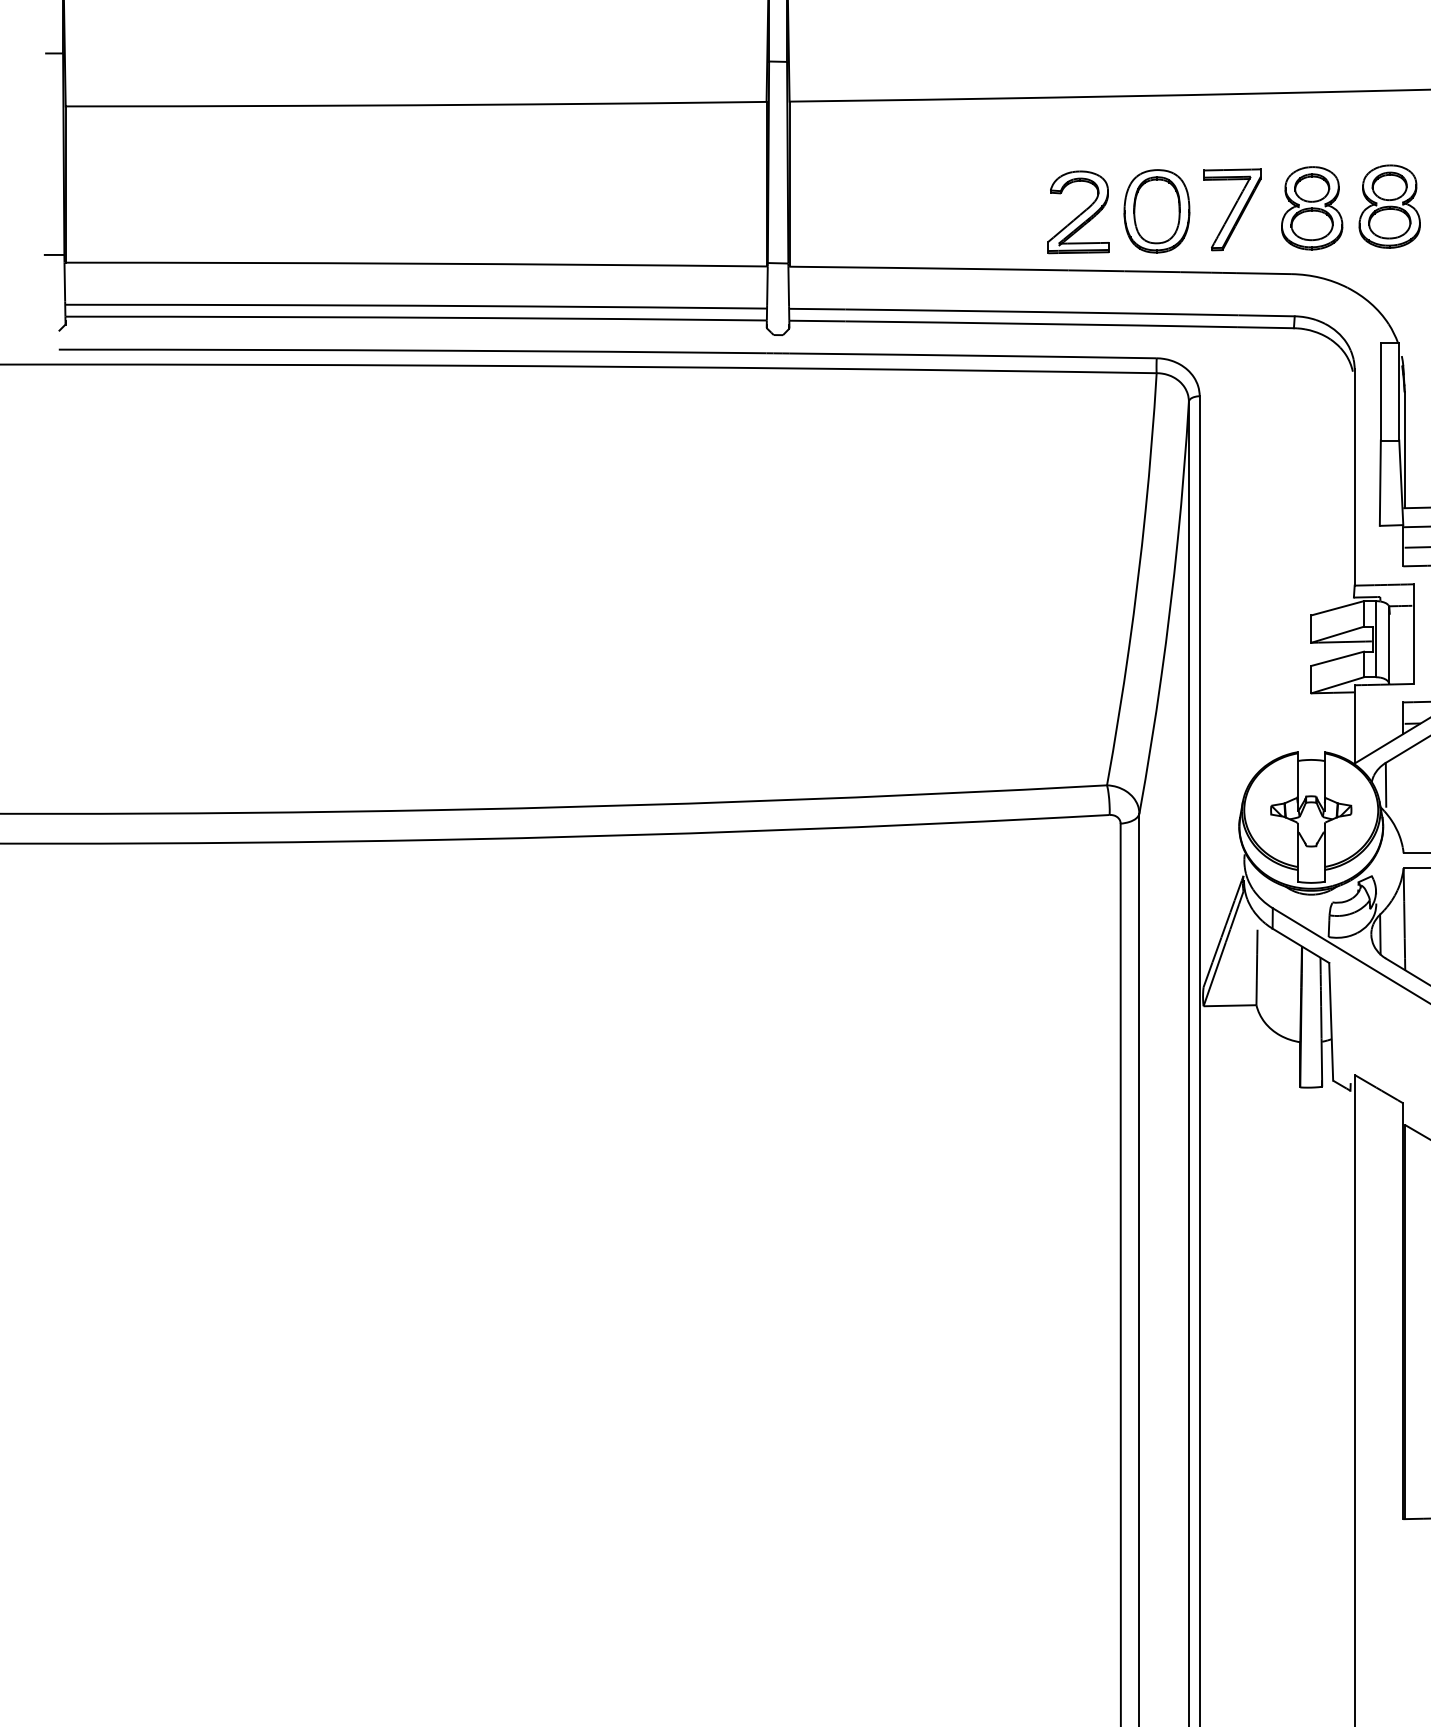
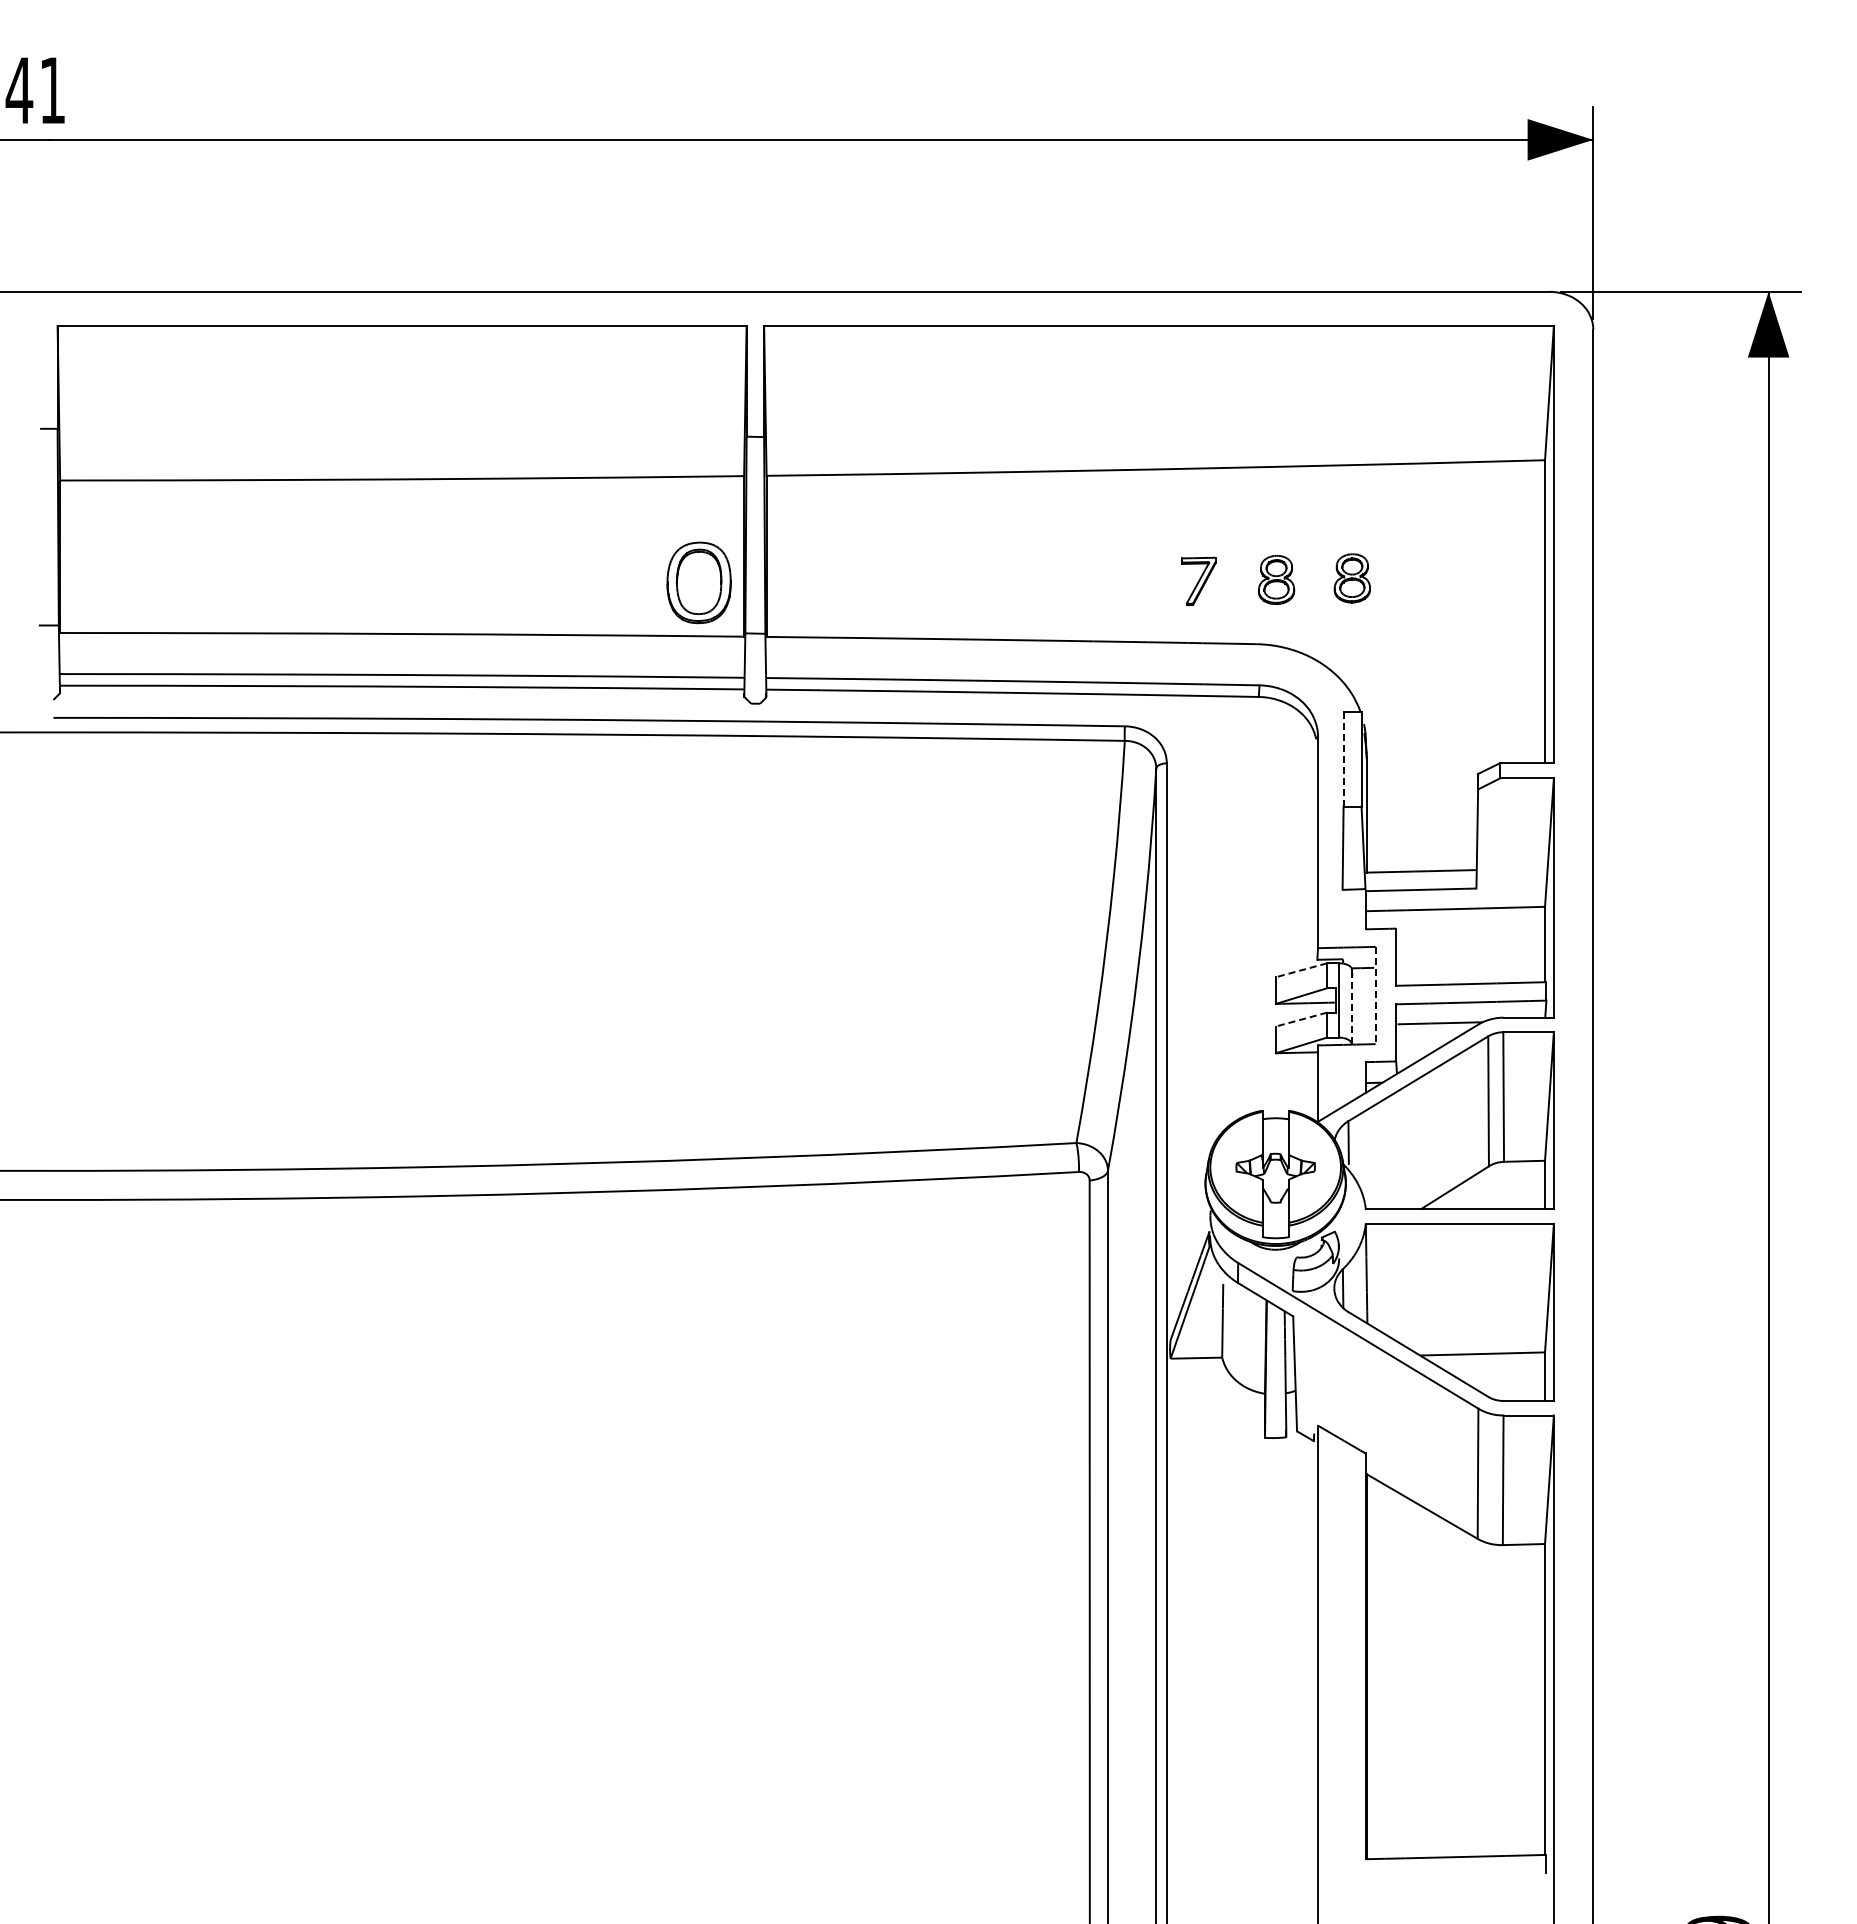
part: (1389, 206) -> (1352, 578), size x0.6
part: (1312, 207) -> (1276, 579), size x0.6
part: (1232, 209) -> (1198, 581), size x0.6
part: (1156, 210) -> (698, 582), moved
part: (1078, 211) -> (1048, 583), removed
line: (1380, 392) -> (1343, 759), solid -> dashed
line: (1337, 608) -> (1301, 970), solid -> dashed
line: (1413, 634) -> (1375, 995), solid -> dashed
line: (1388, 645) -> (1351, 1006), solid -> dashed
line: (1337, 658) -> (1301, 1019), solid -> dashed

